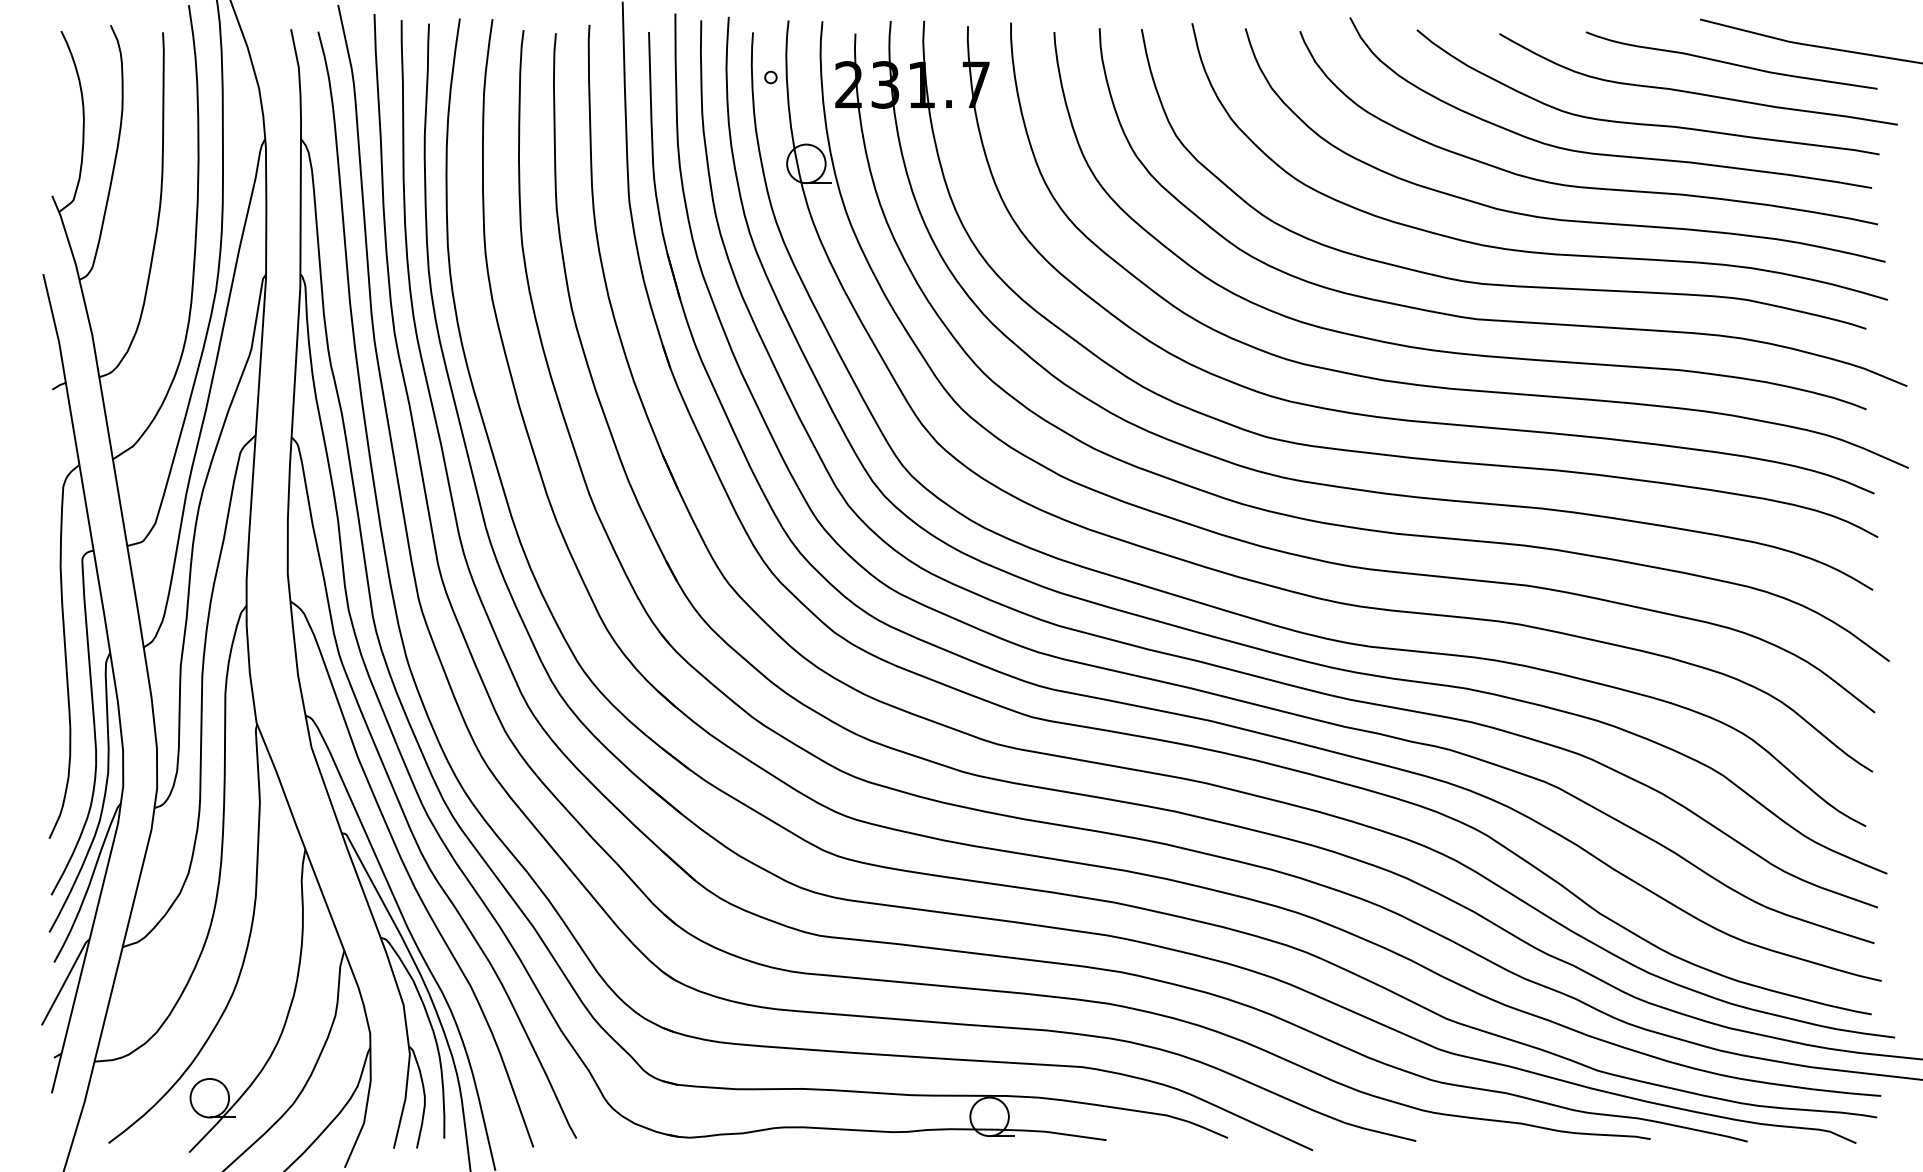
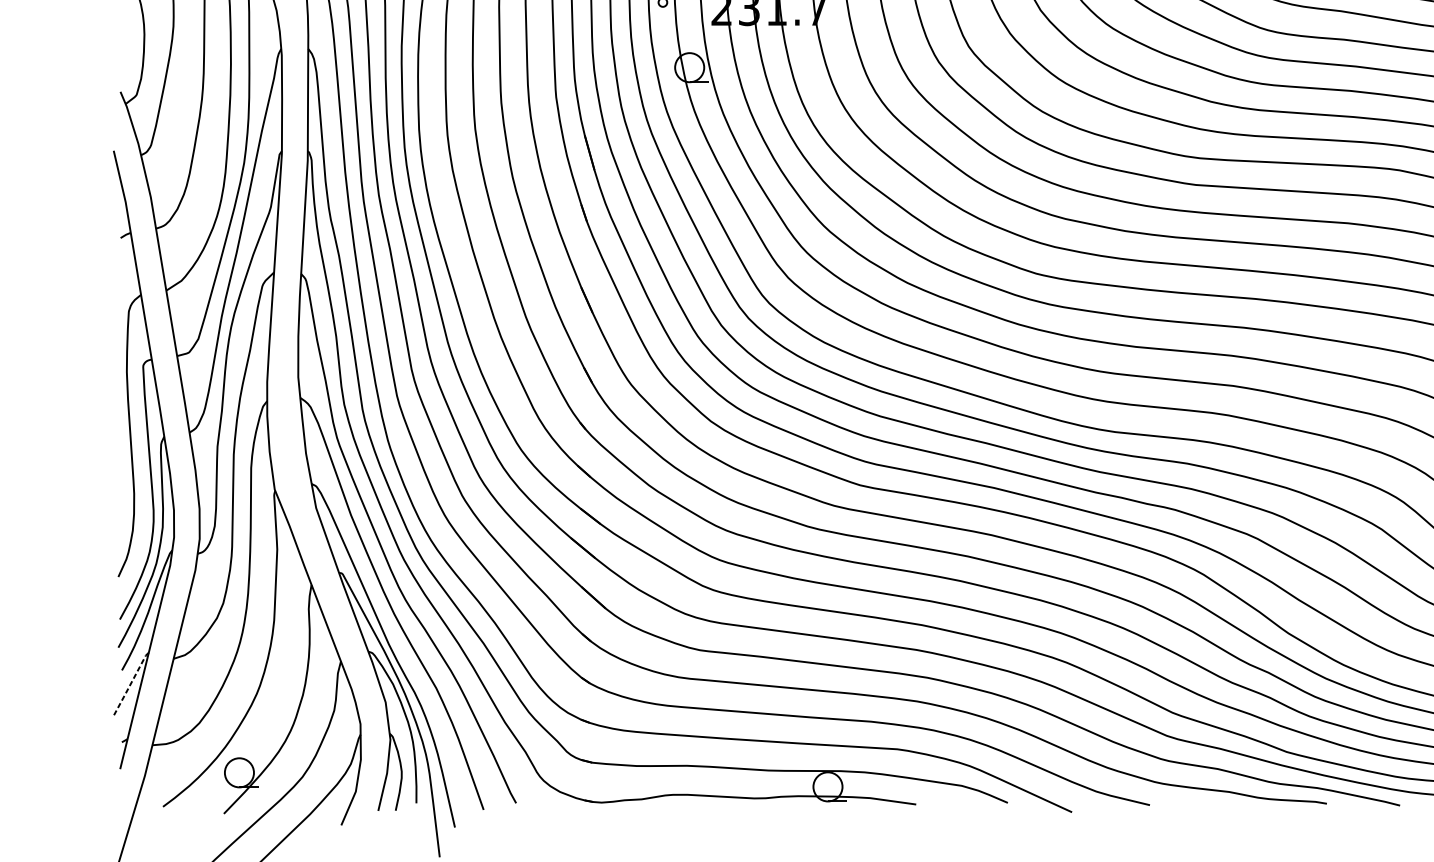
line: (64, 982) -> (129, 685), solid -> dashed

